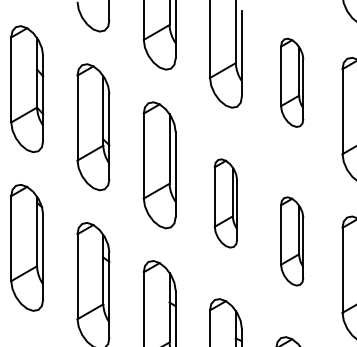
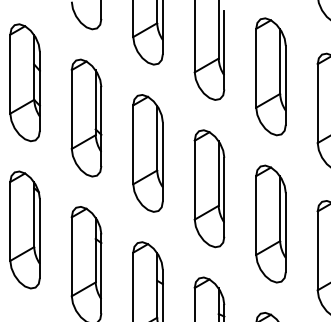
part: (291, 82) -> (270, 76), size x1.43
part: (225, 203) -> (209, 188), size x1.43
part: (291, 240) -> (270, 223), size x1.43

